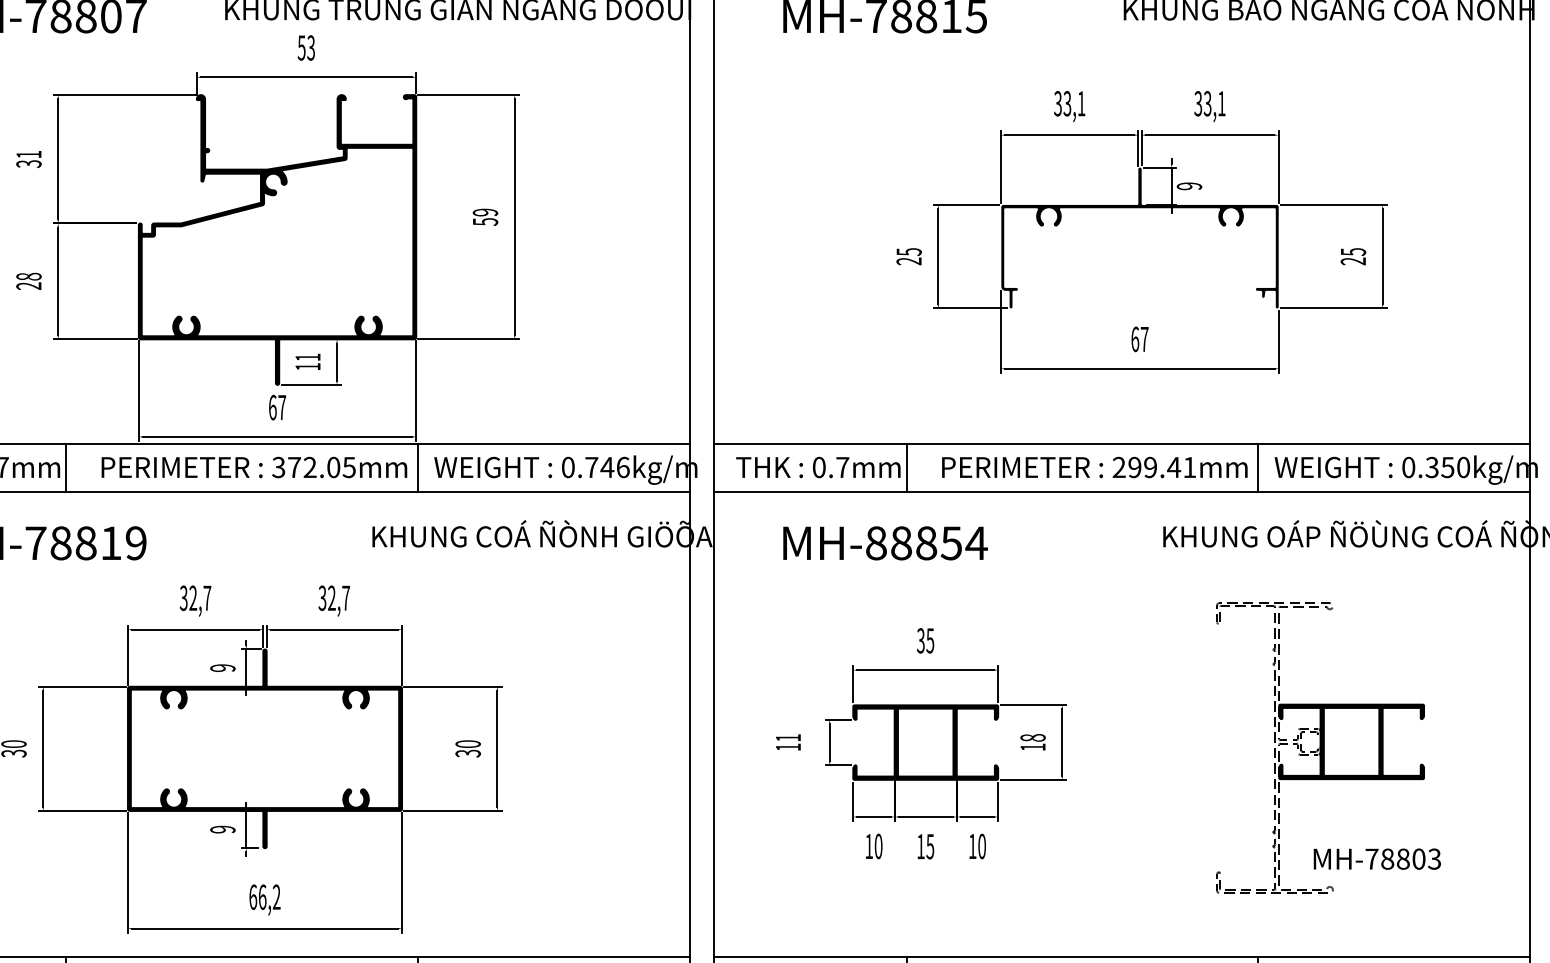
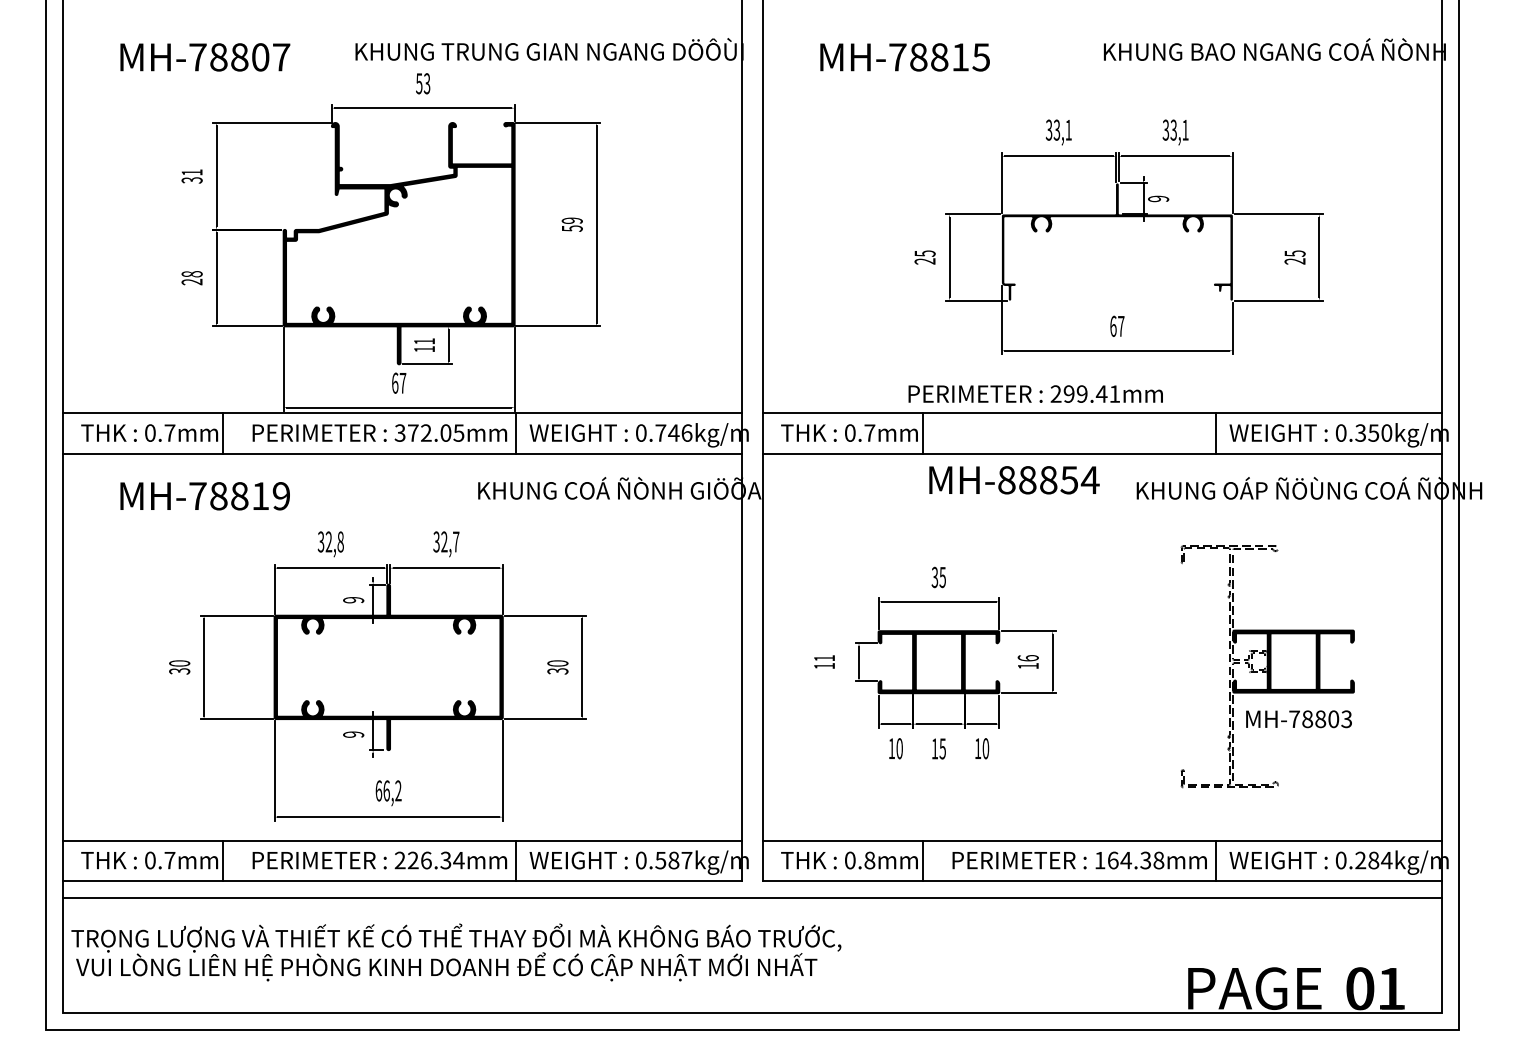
text: (1094, 466) -> (1035, 393), moved
text: (885, 543) -> (1014, 480), moved
text: (207, 597) -> (340, 541), 32,7 -> 32,8
text: (1032, 738) -> (1027, 658), 18 -> 16
text: (1376, 859) -> (1298, 719), moved

